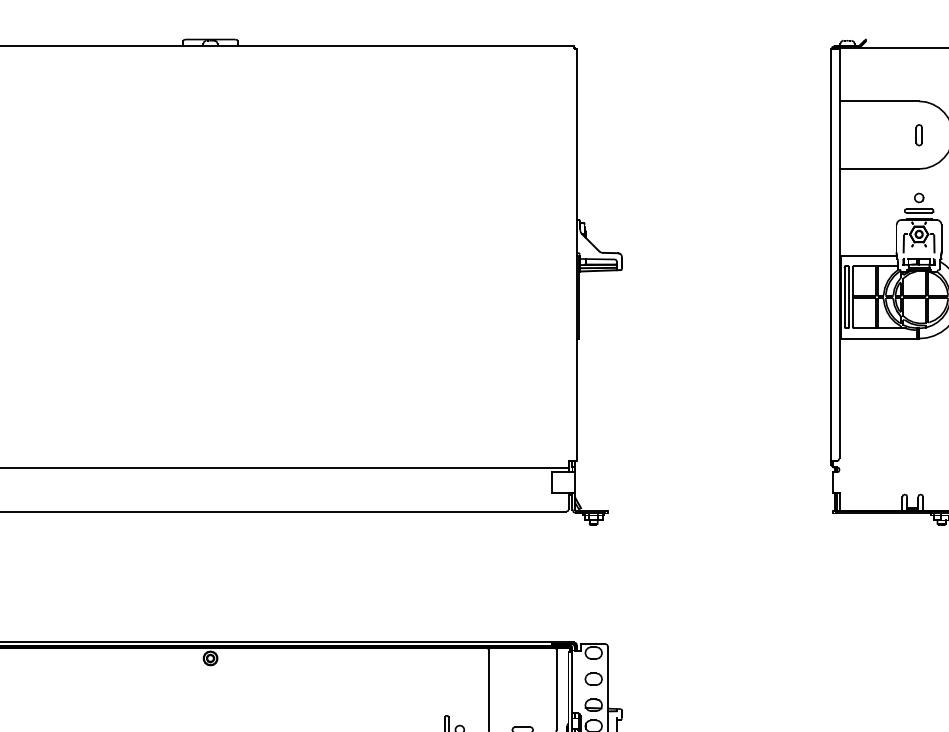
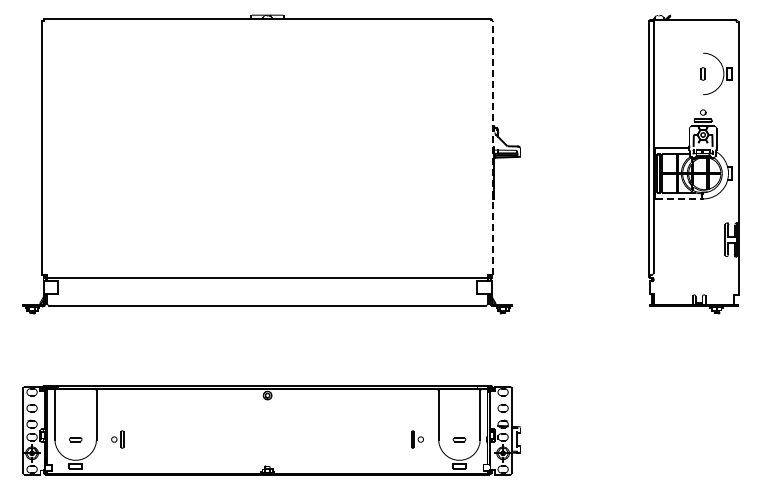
line: (879, 101) -> (678, 53), removed
line: (879, 168) -> (678, 94), removed
line: (576, 254) -> (492, 147), solid -> dashed
line: (879, 339) -> (678, 199), solid -> dashed

